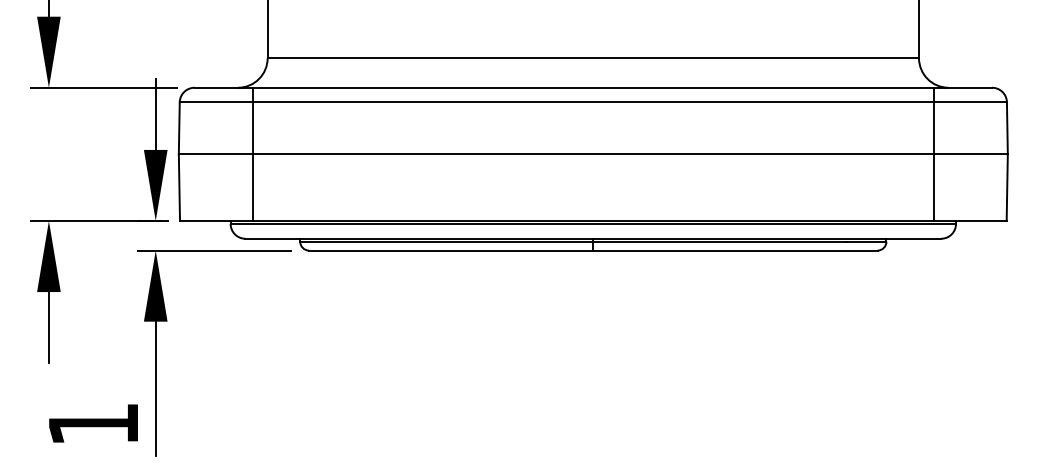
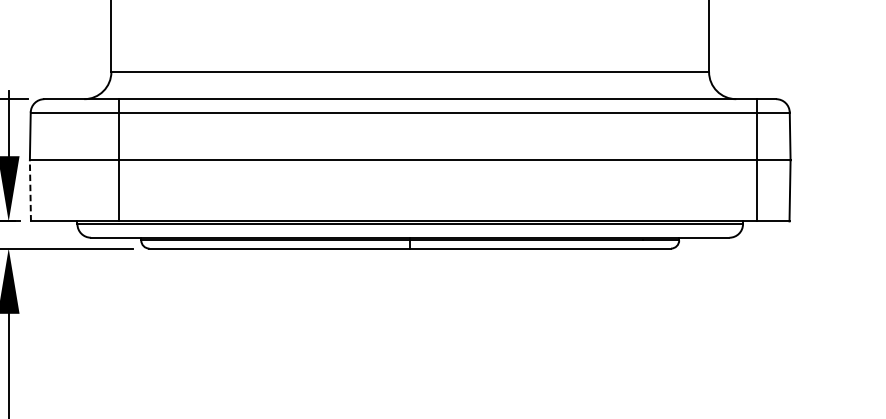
line: (252, 154) -> (118, 160), moved
line: (933, 154) -> (756, 160), moved
line: (179, 187) -> (30, 190), solid -> dashed

